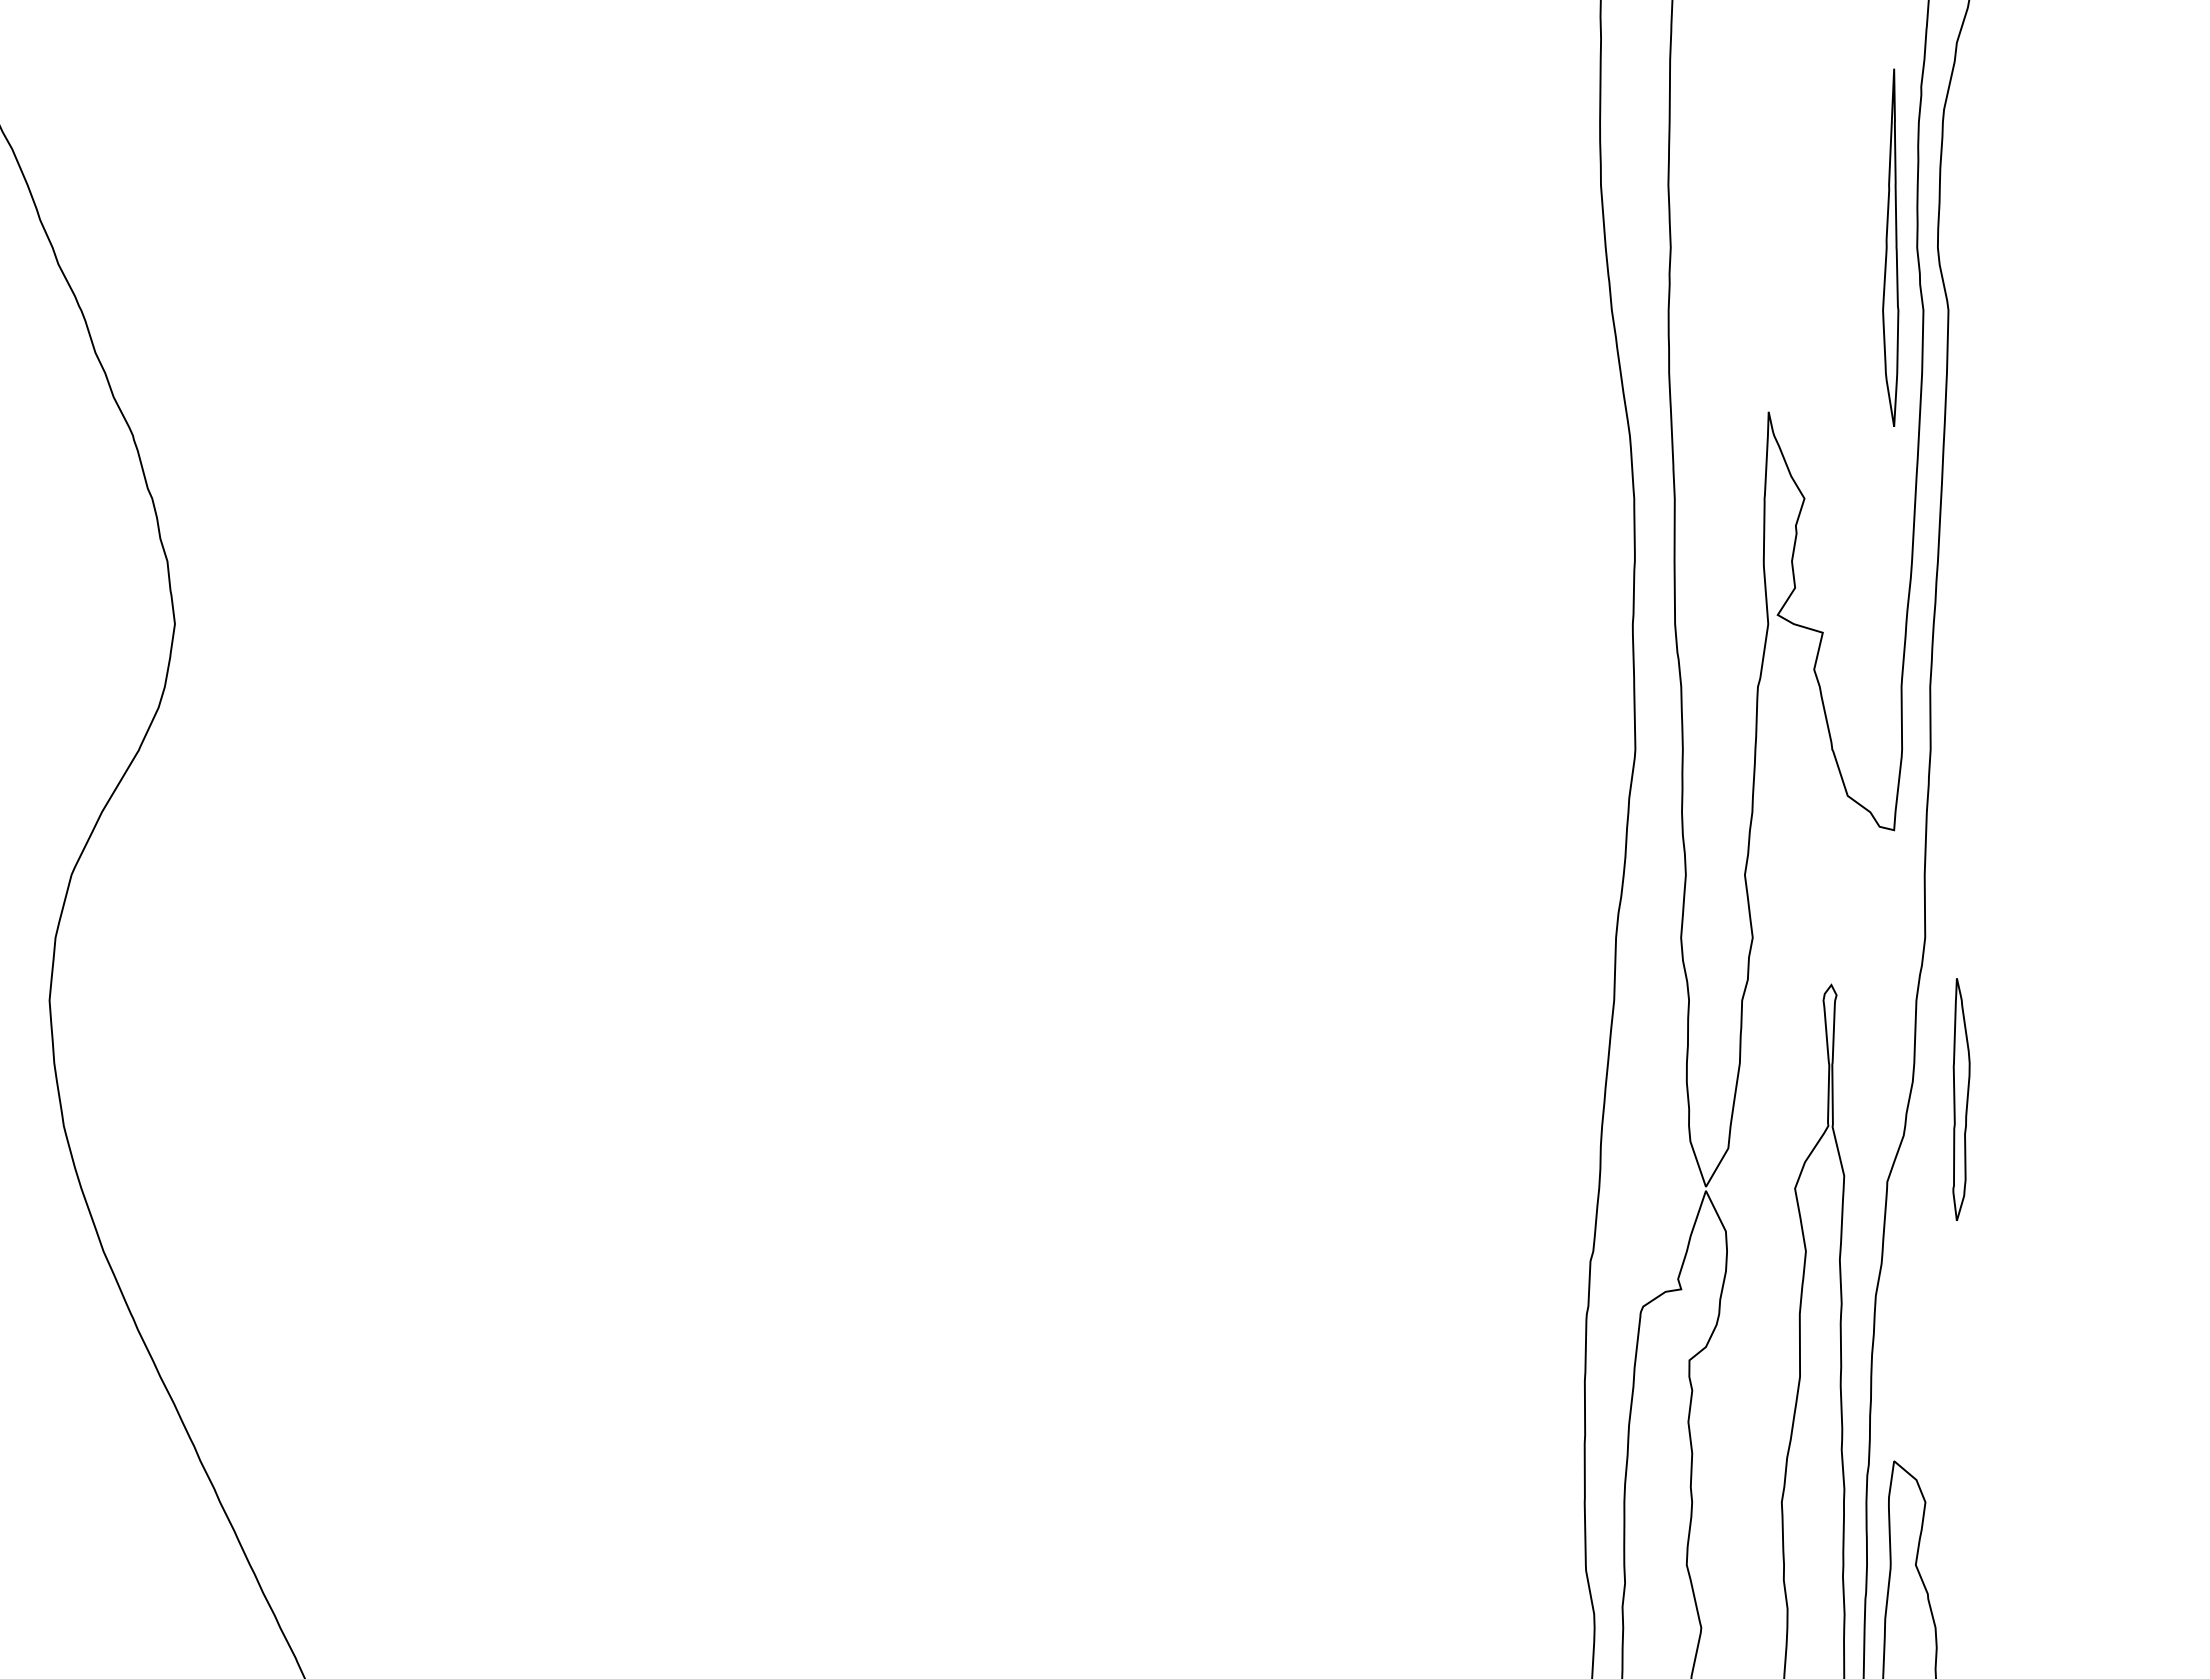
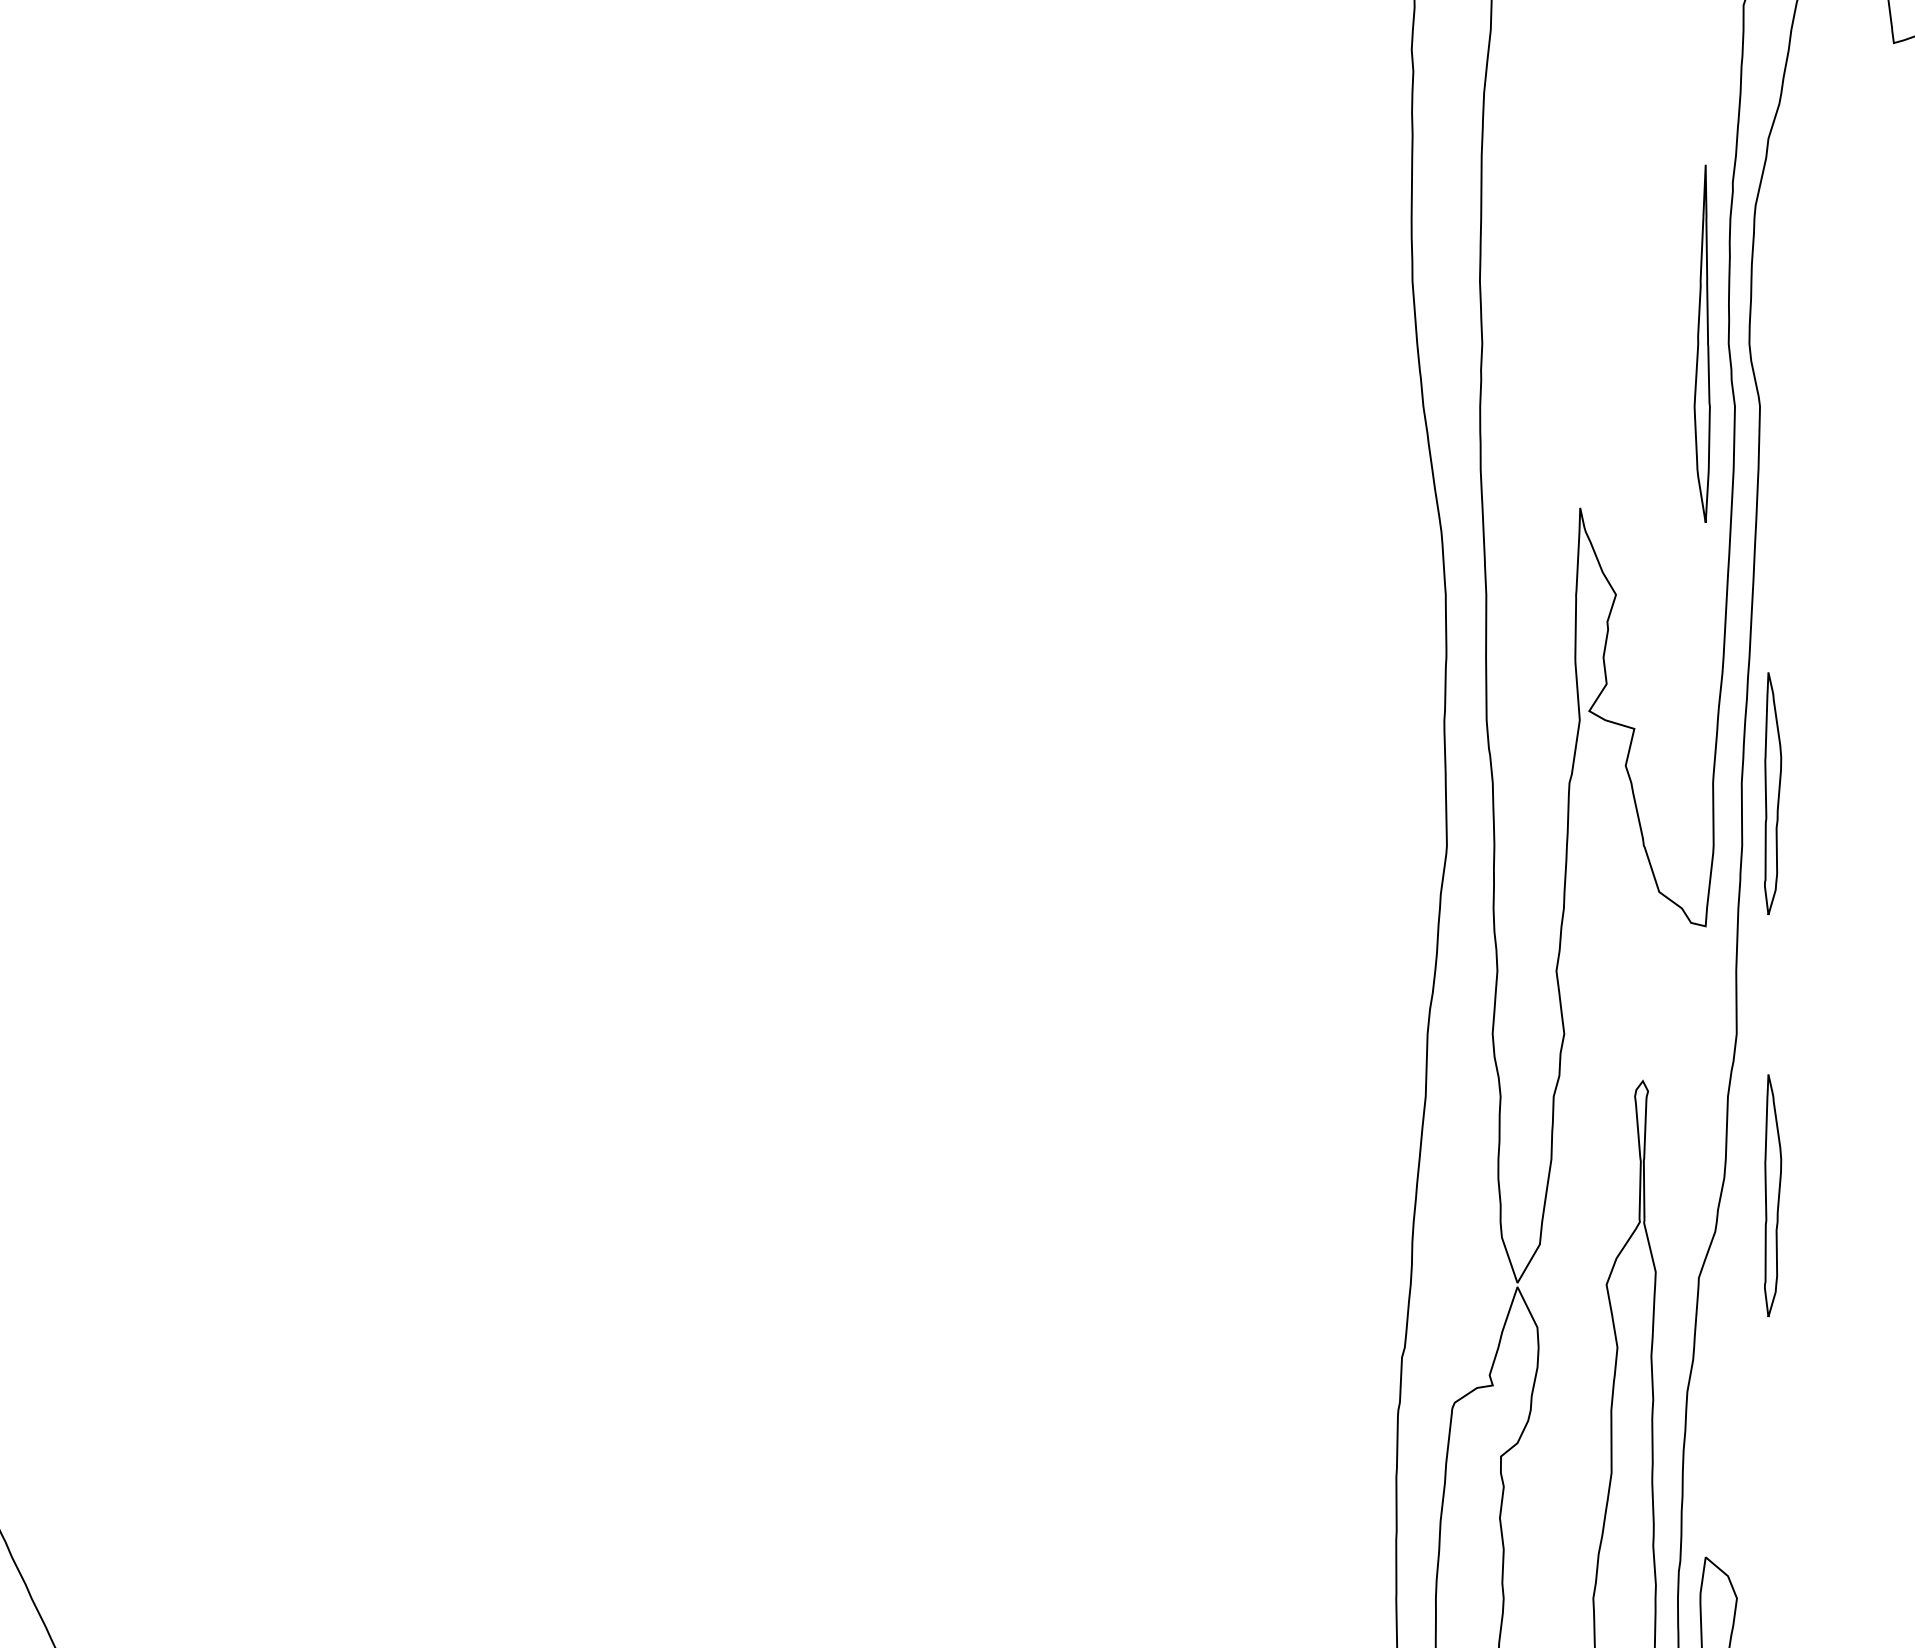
part: (1961, 697) -> (1773, 793), added

